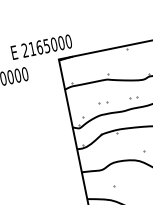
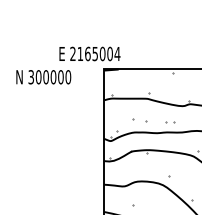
text: (68, 41) -> (117, 53), 2165000 -> 2165004
part: (103, 102) -> (139, 120), size x1.6

